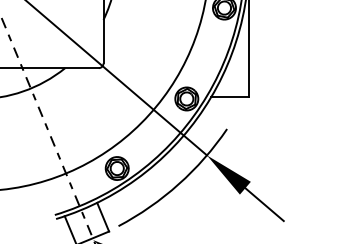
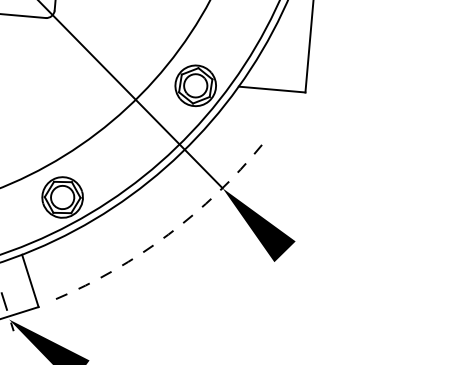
arc: (178, 184) -> (167, 234), solid -> dashed
line: (264, 204) -> (316, 283), removed

